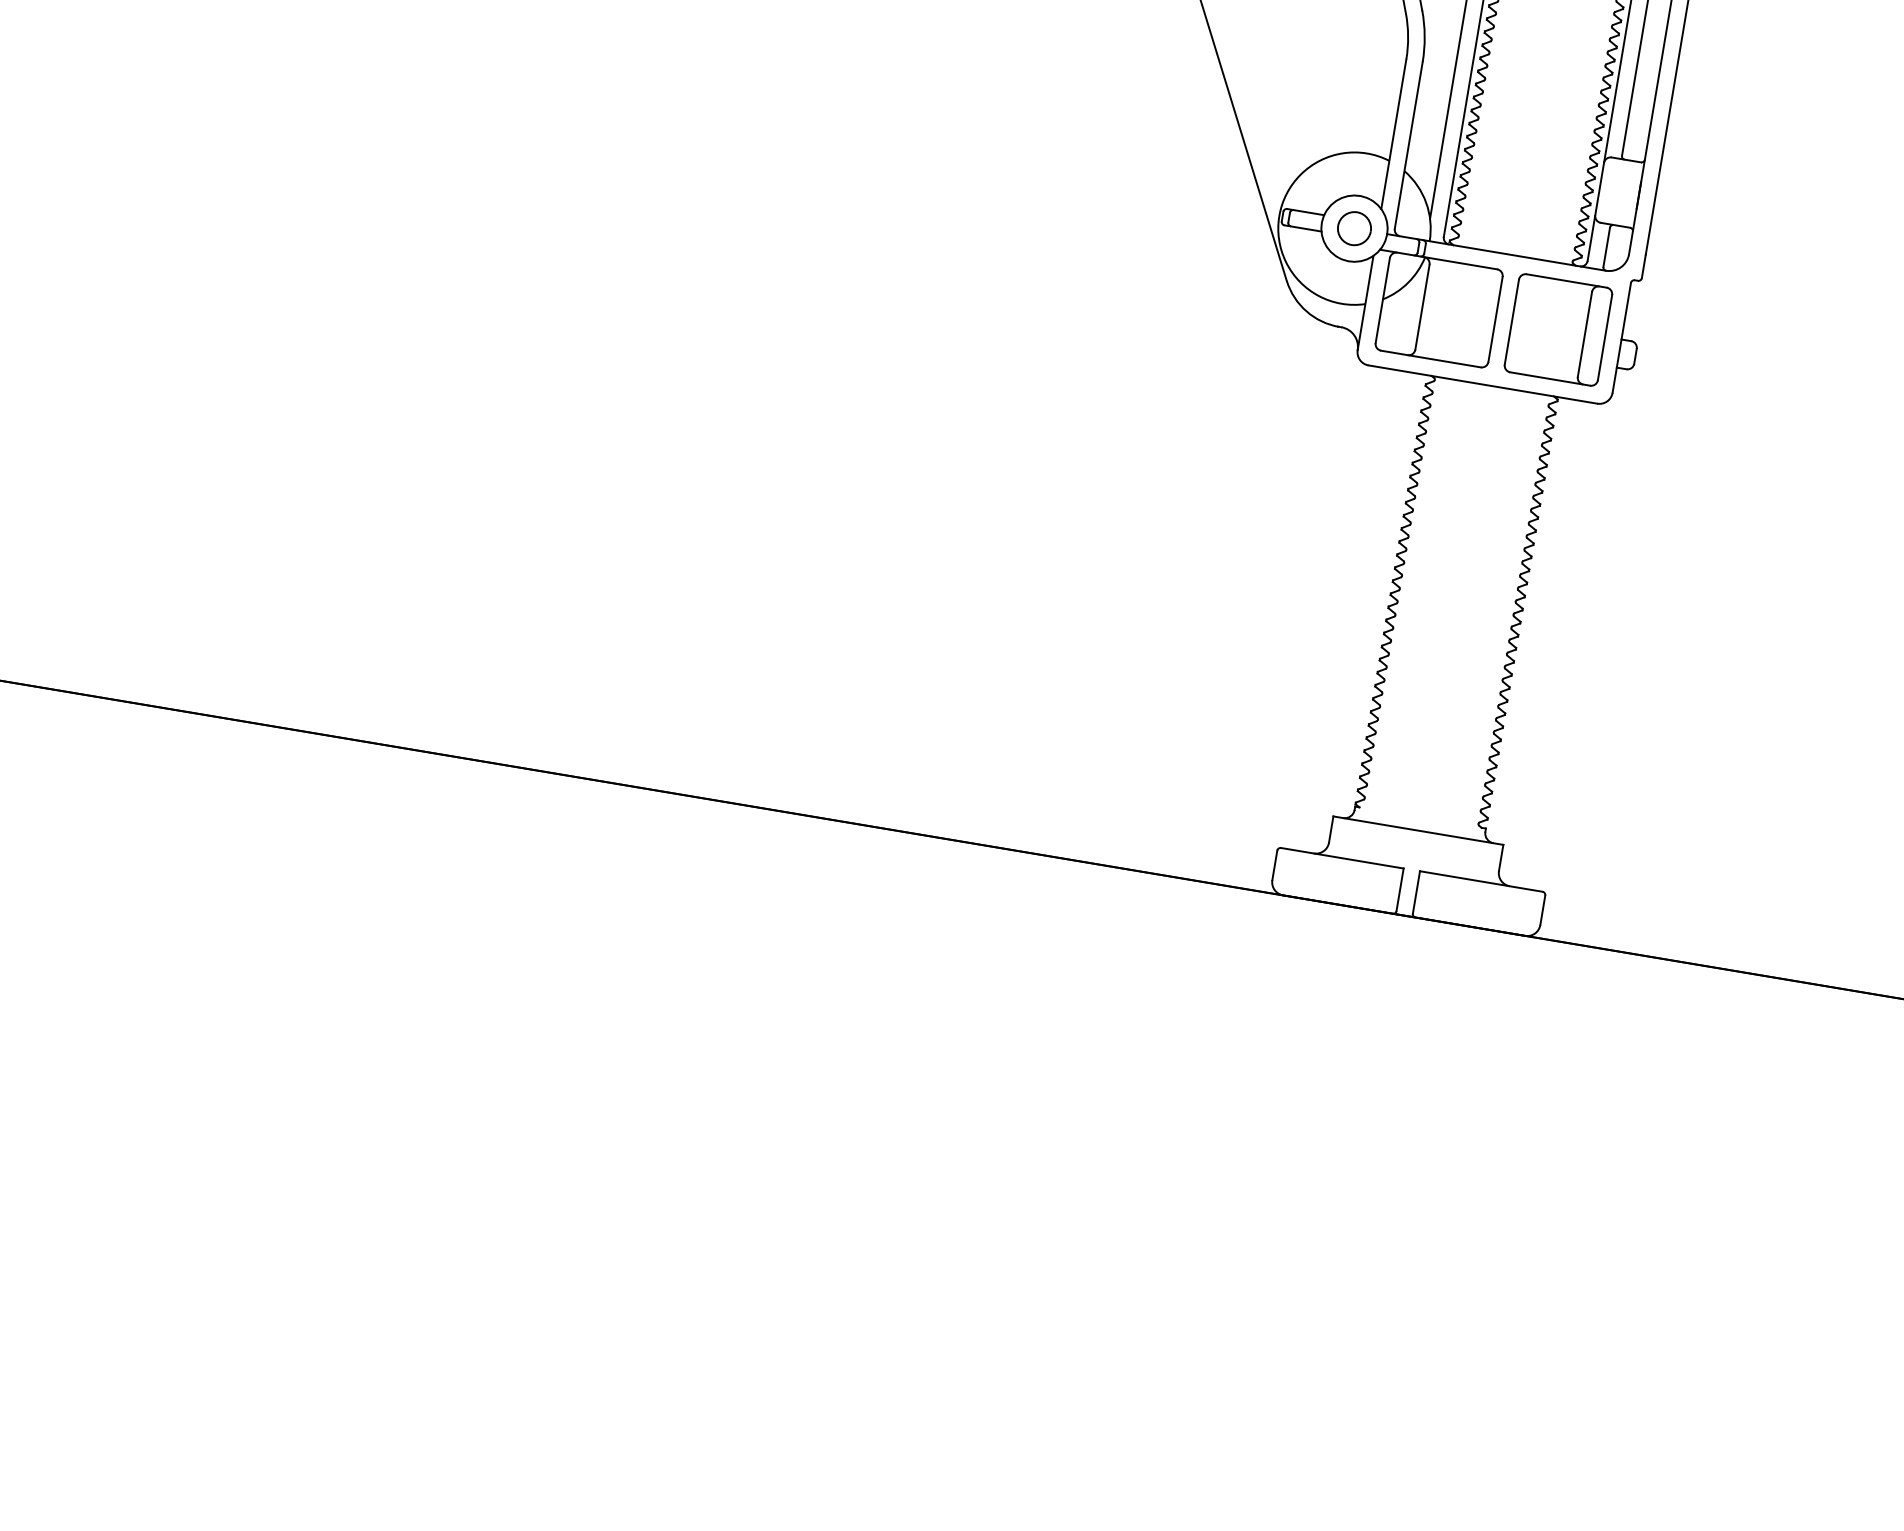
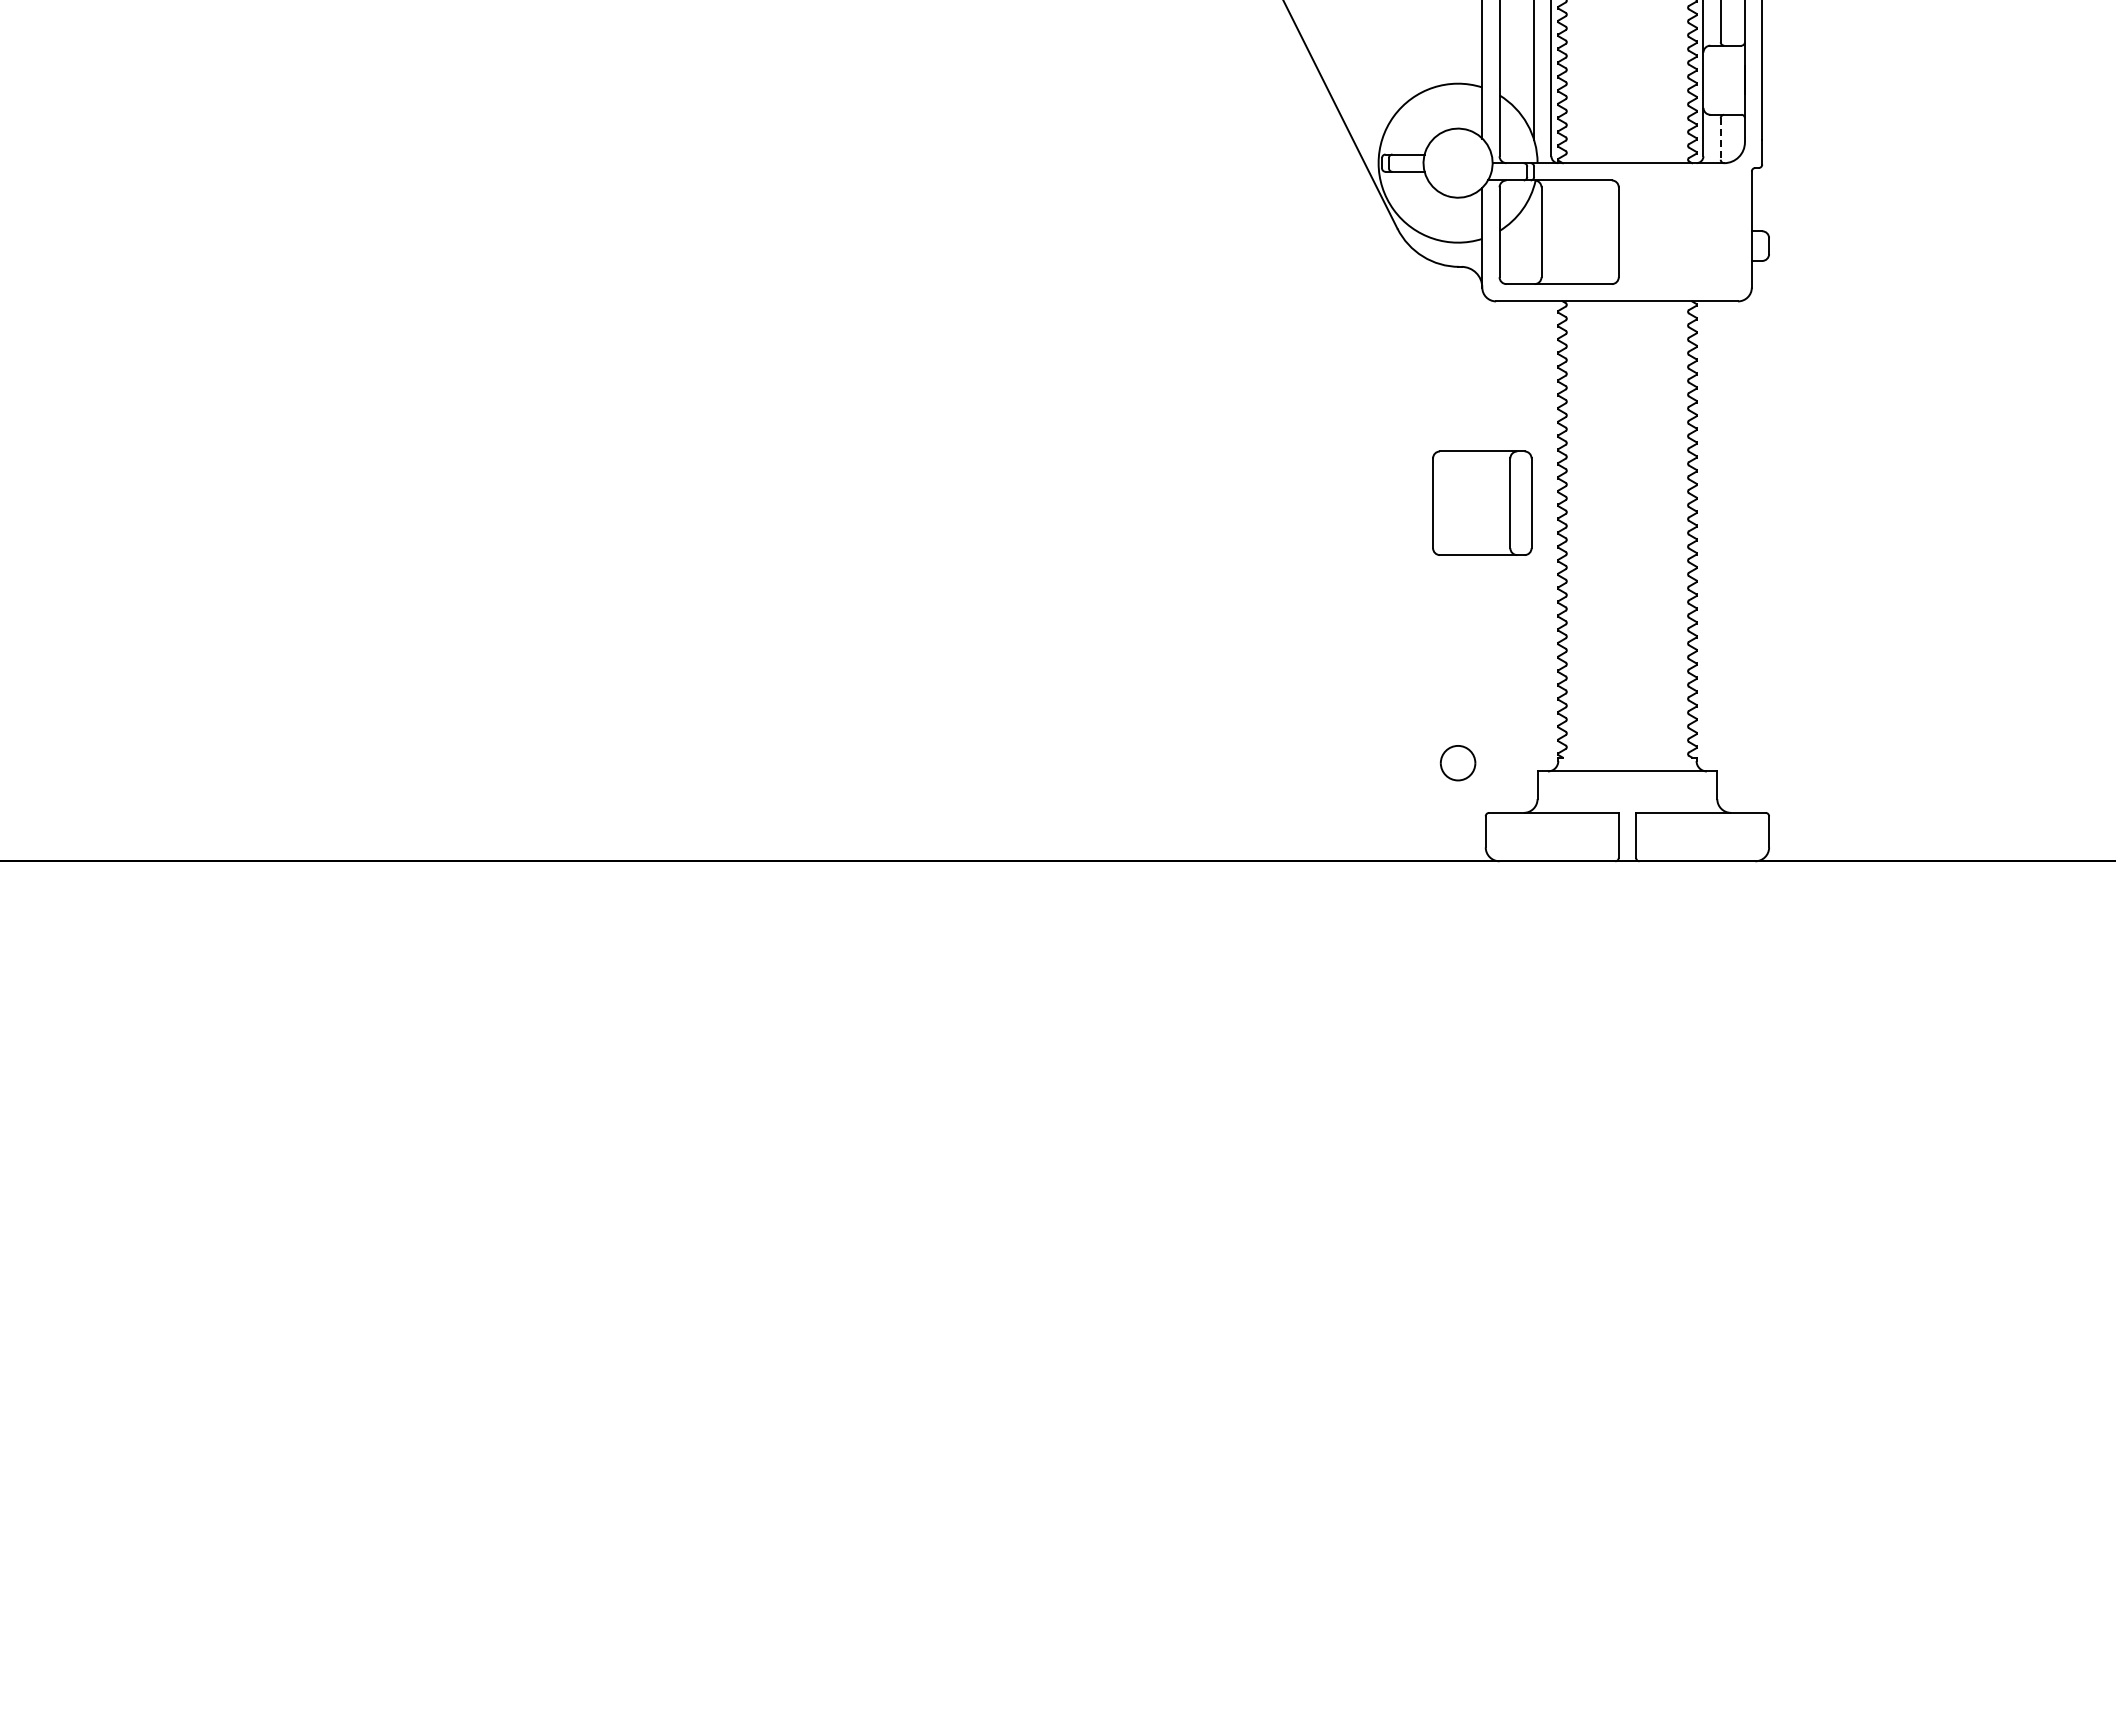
part: (1353, 228) -> (1457, 763), moved
line: (1606, 246) -> (1720, 138), solid -> dashed
part: (1558, 329) -> (1482, 502), moved

